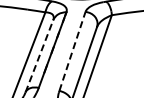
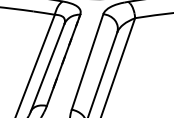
line: (72, 51) -> (87, 62), dashed -> solid
line: (39, 56) -> (47, 68), dashed -> solid

